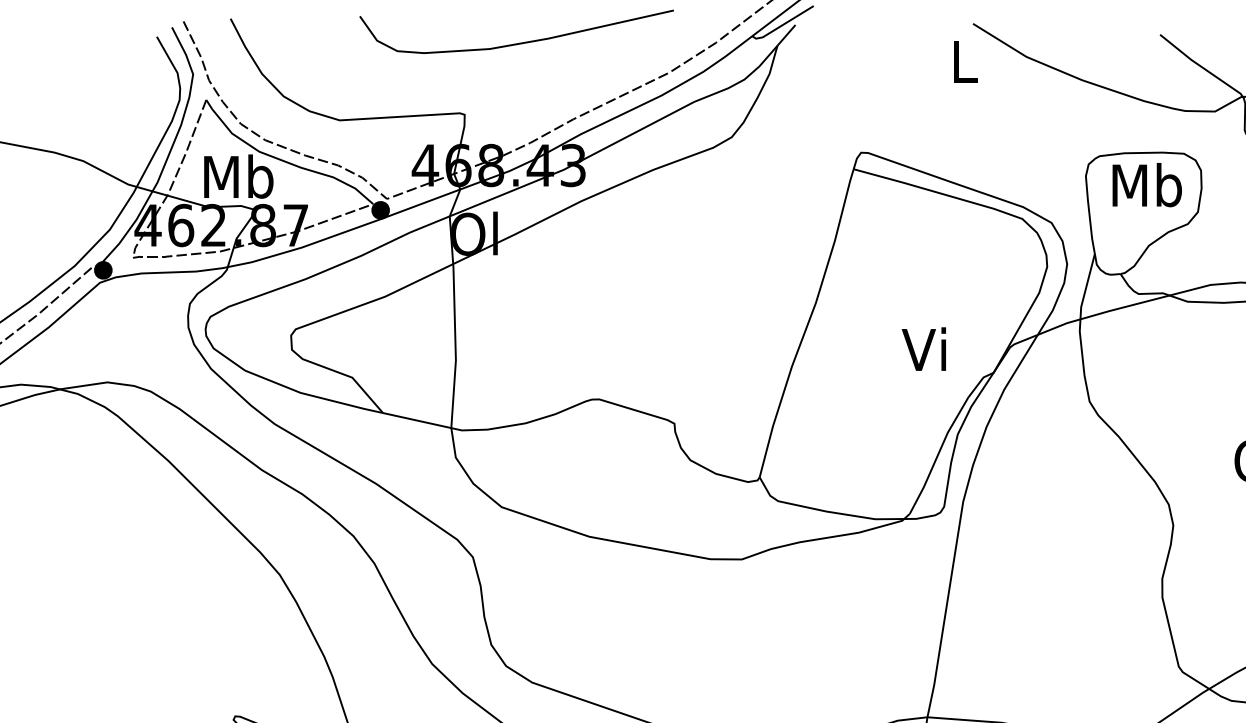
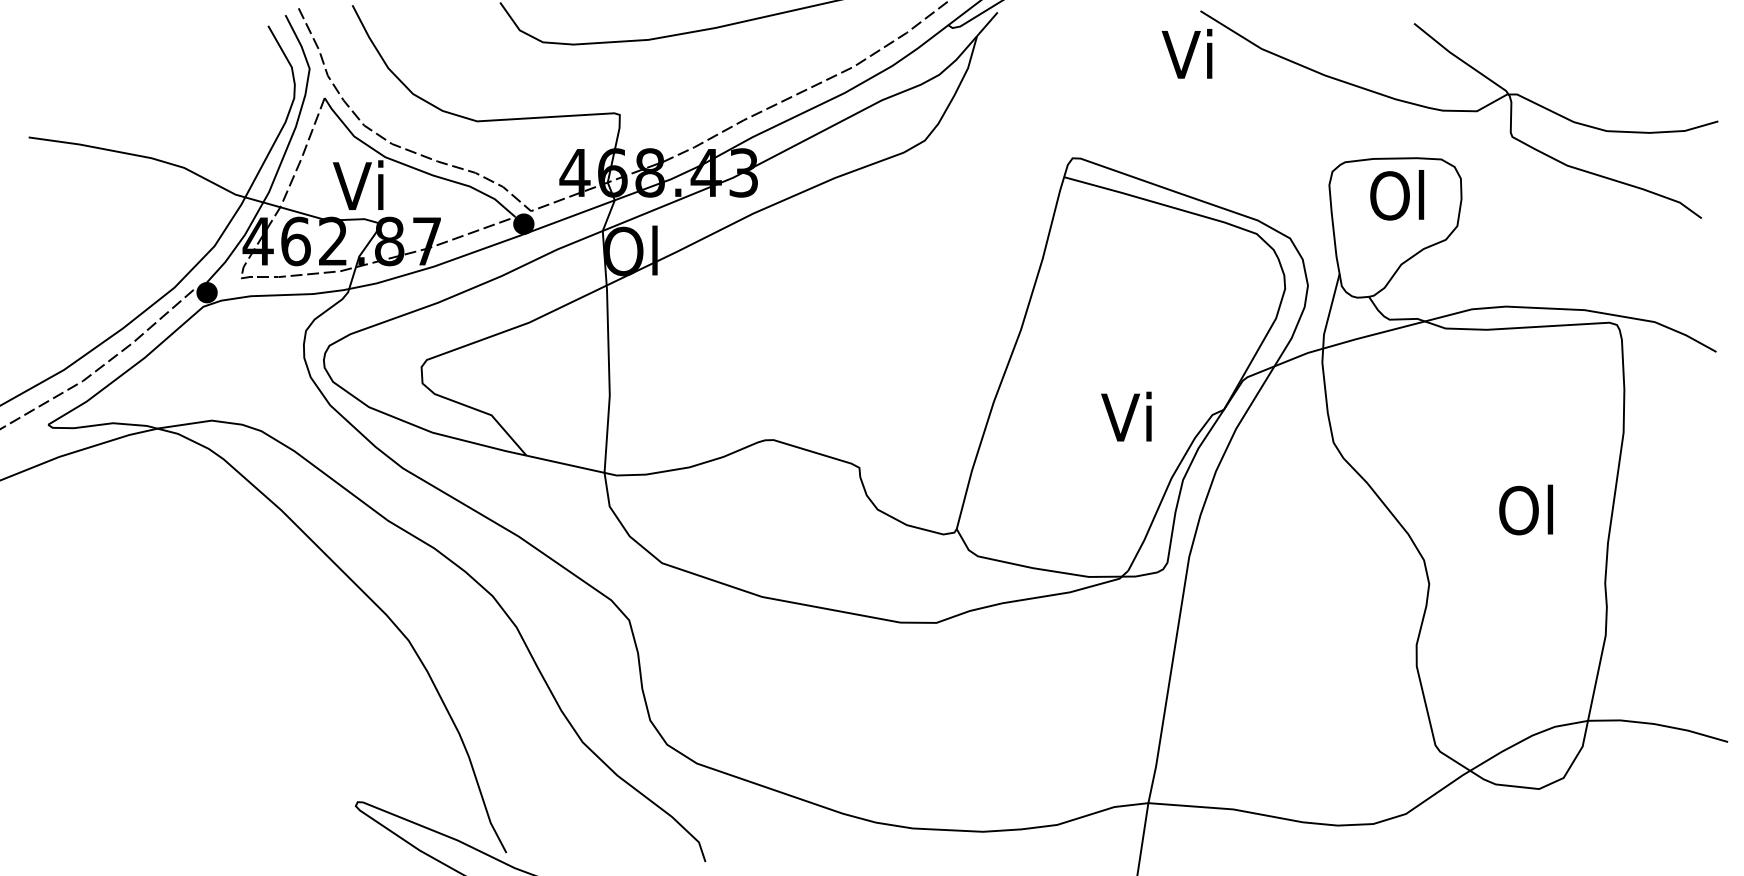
text: (960, 60) -> (1186, 53), L -> Vi
text: (238, 176) -> (361, 185), Mb -> Vi
text: (1147, 185) -> (1399, 195), Mb -> Ol
text: (924, 348) -> (1126, 416), moved

